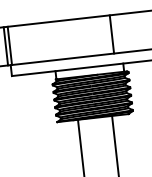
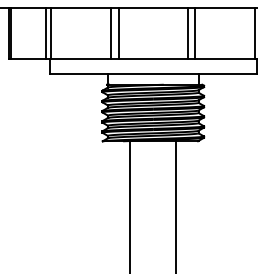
line: (117, 33) -> (195, 33), added
line: (54, 40) -> (111, 33), added
line: (60, 40) -> (118, 33), added

